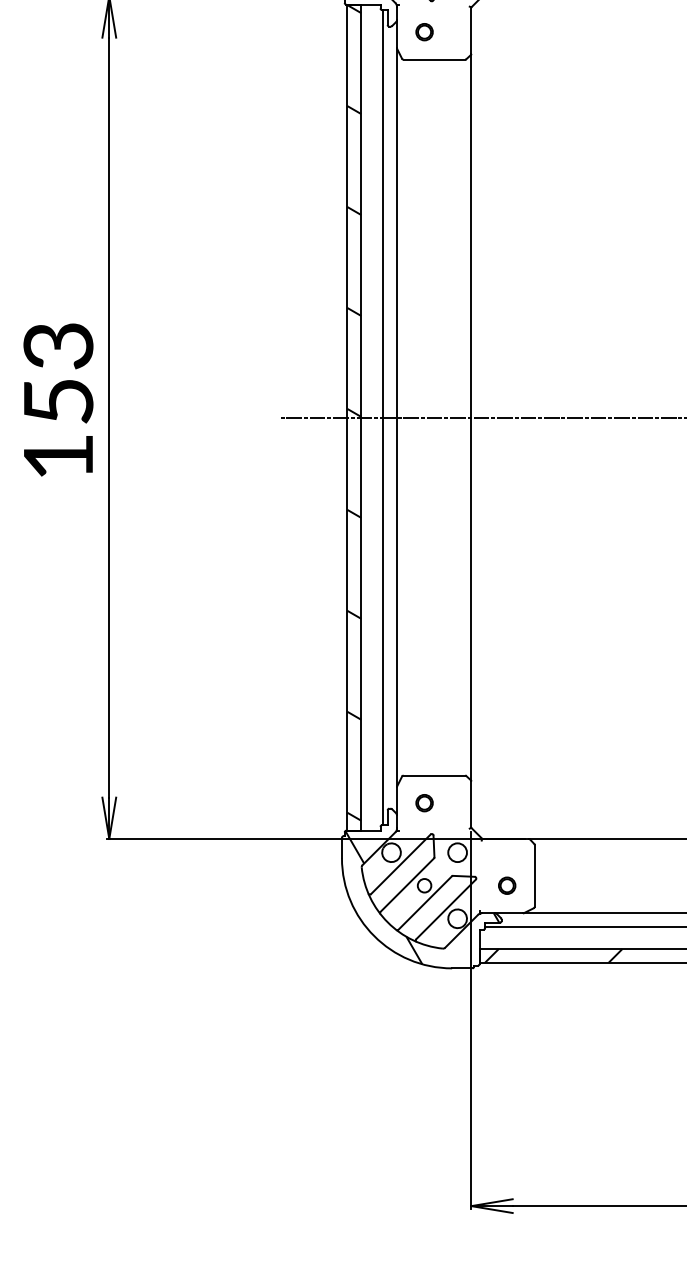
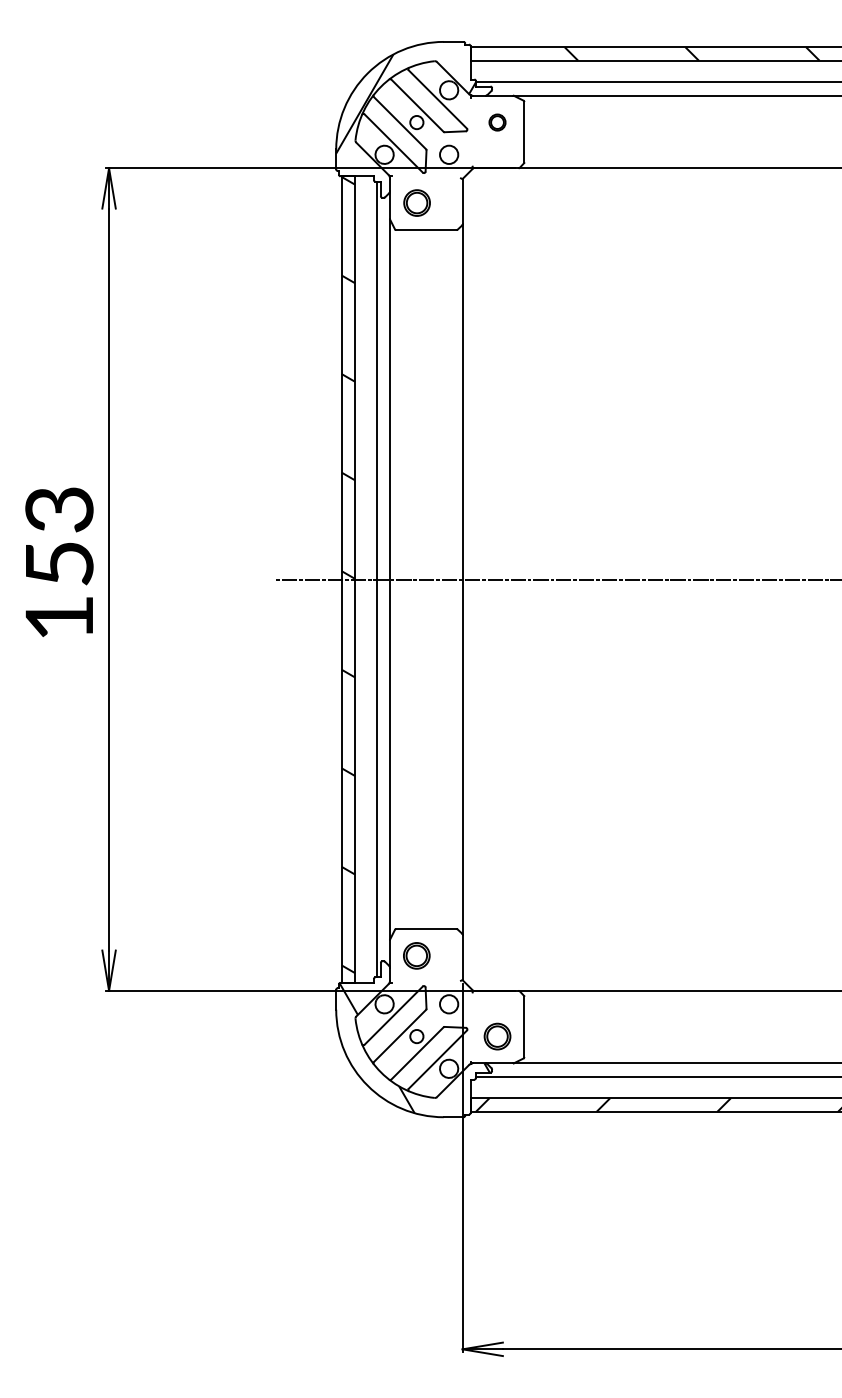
circle: (424, 32) -> (416, 203), size x1.6
circle: (424, 802) -> (416, 955), size x1.6
circle: (507, 885) -> (497, 1036), size x1.6

